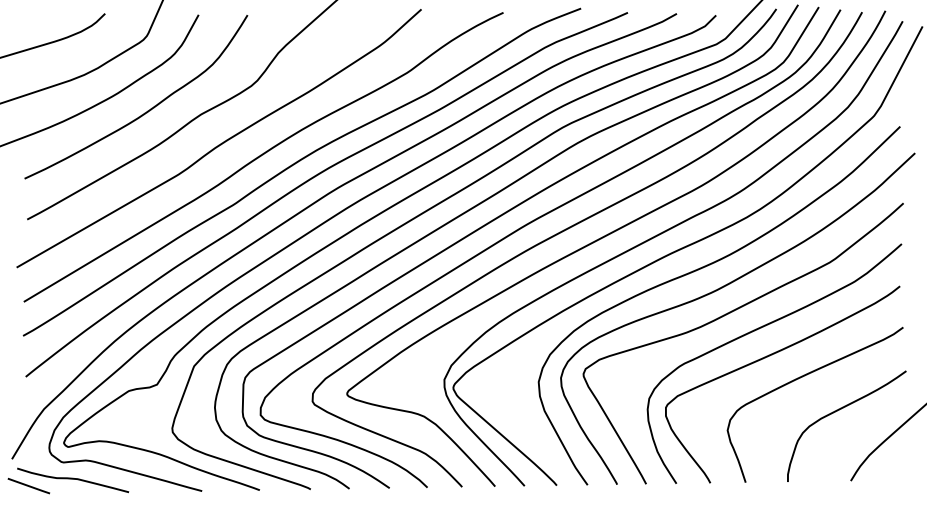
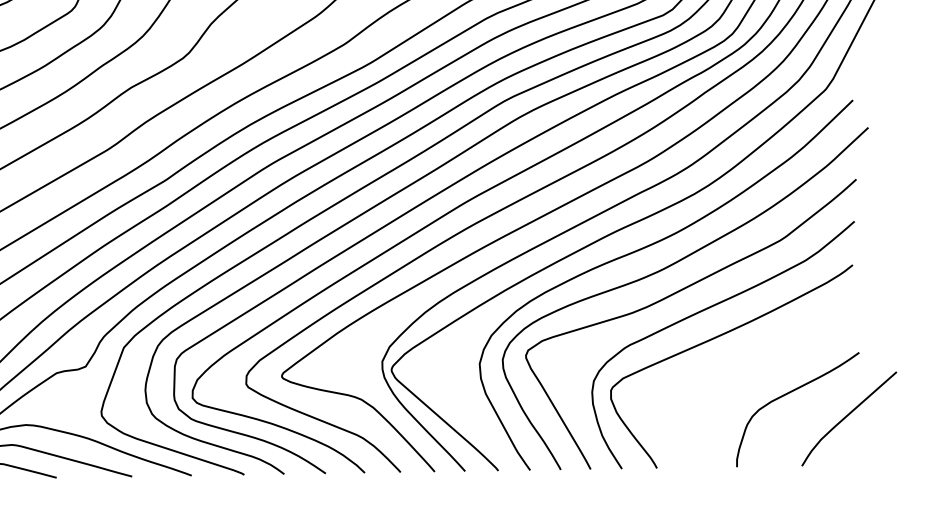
curve: (800, 378) -> (749, 360), removed

